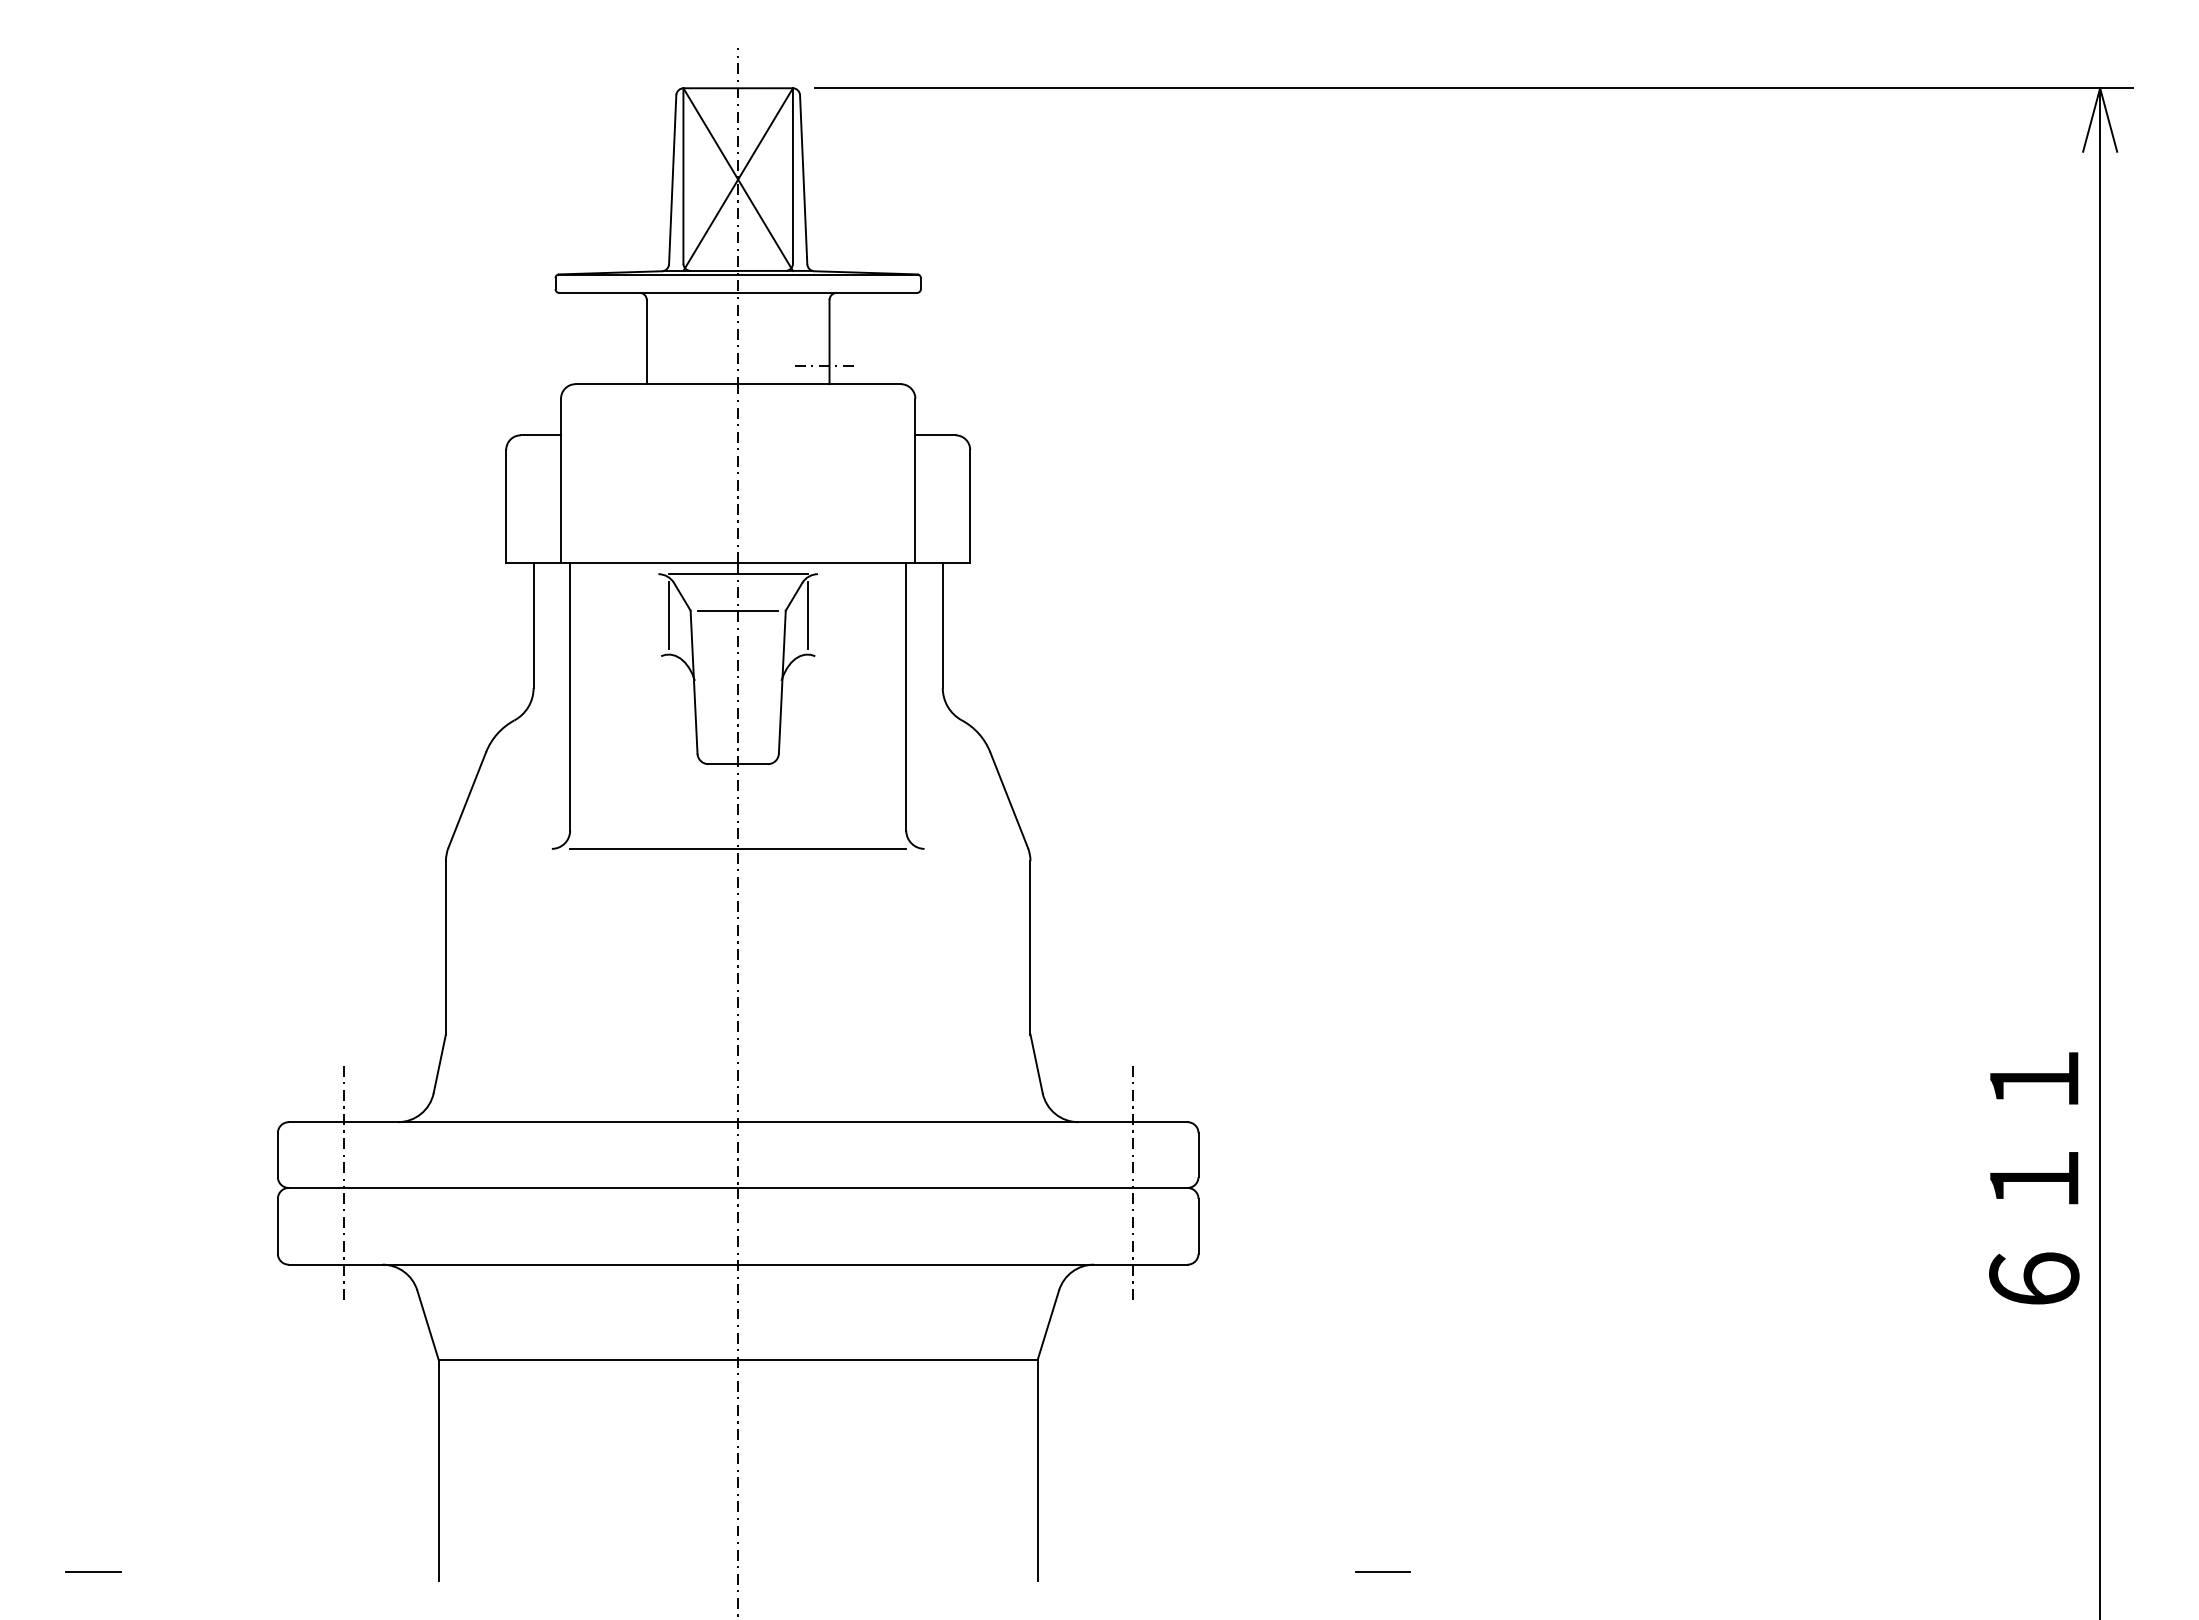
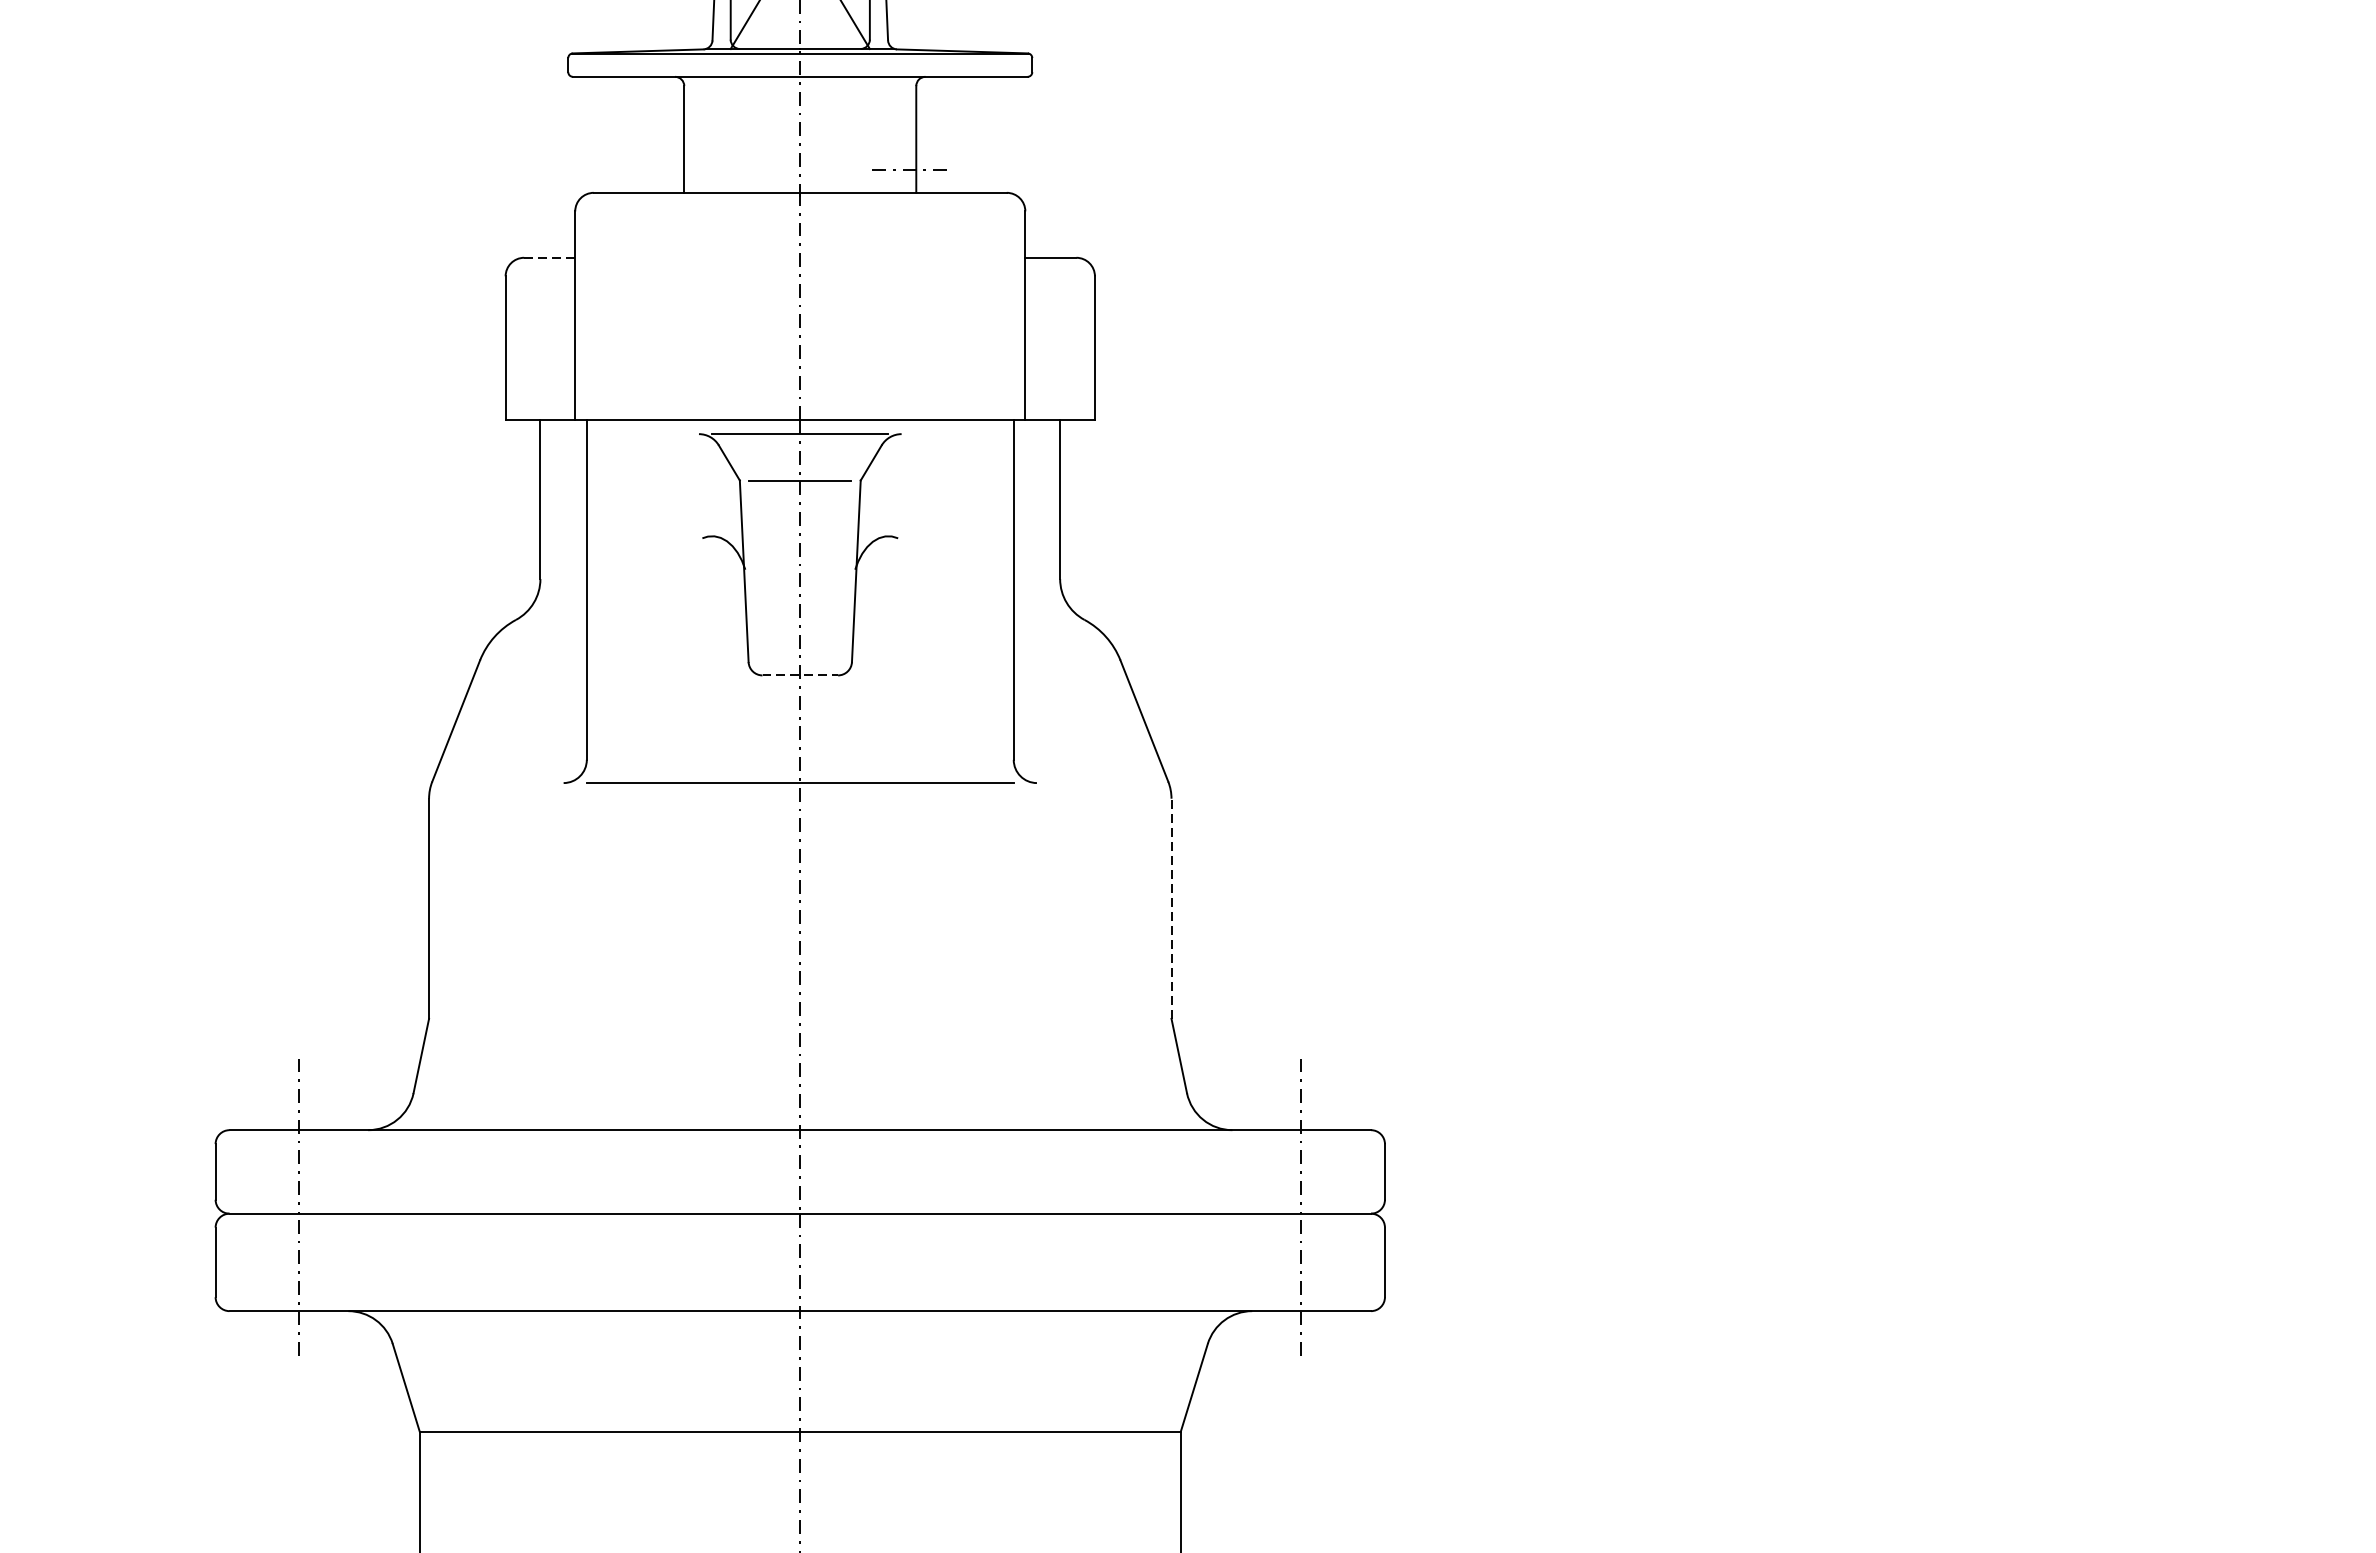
line: (540, 435) -> (549, 258), solid -> dashed
line: (668, 615) -> (711, 486), removed
line: (807, 615) -> (888, 486), removed
line: (738, 764) -> (800, 675), solid -> dashed
line: (1030, 947) -> (1171, 908), solid -> dashed

